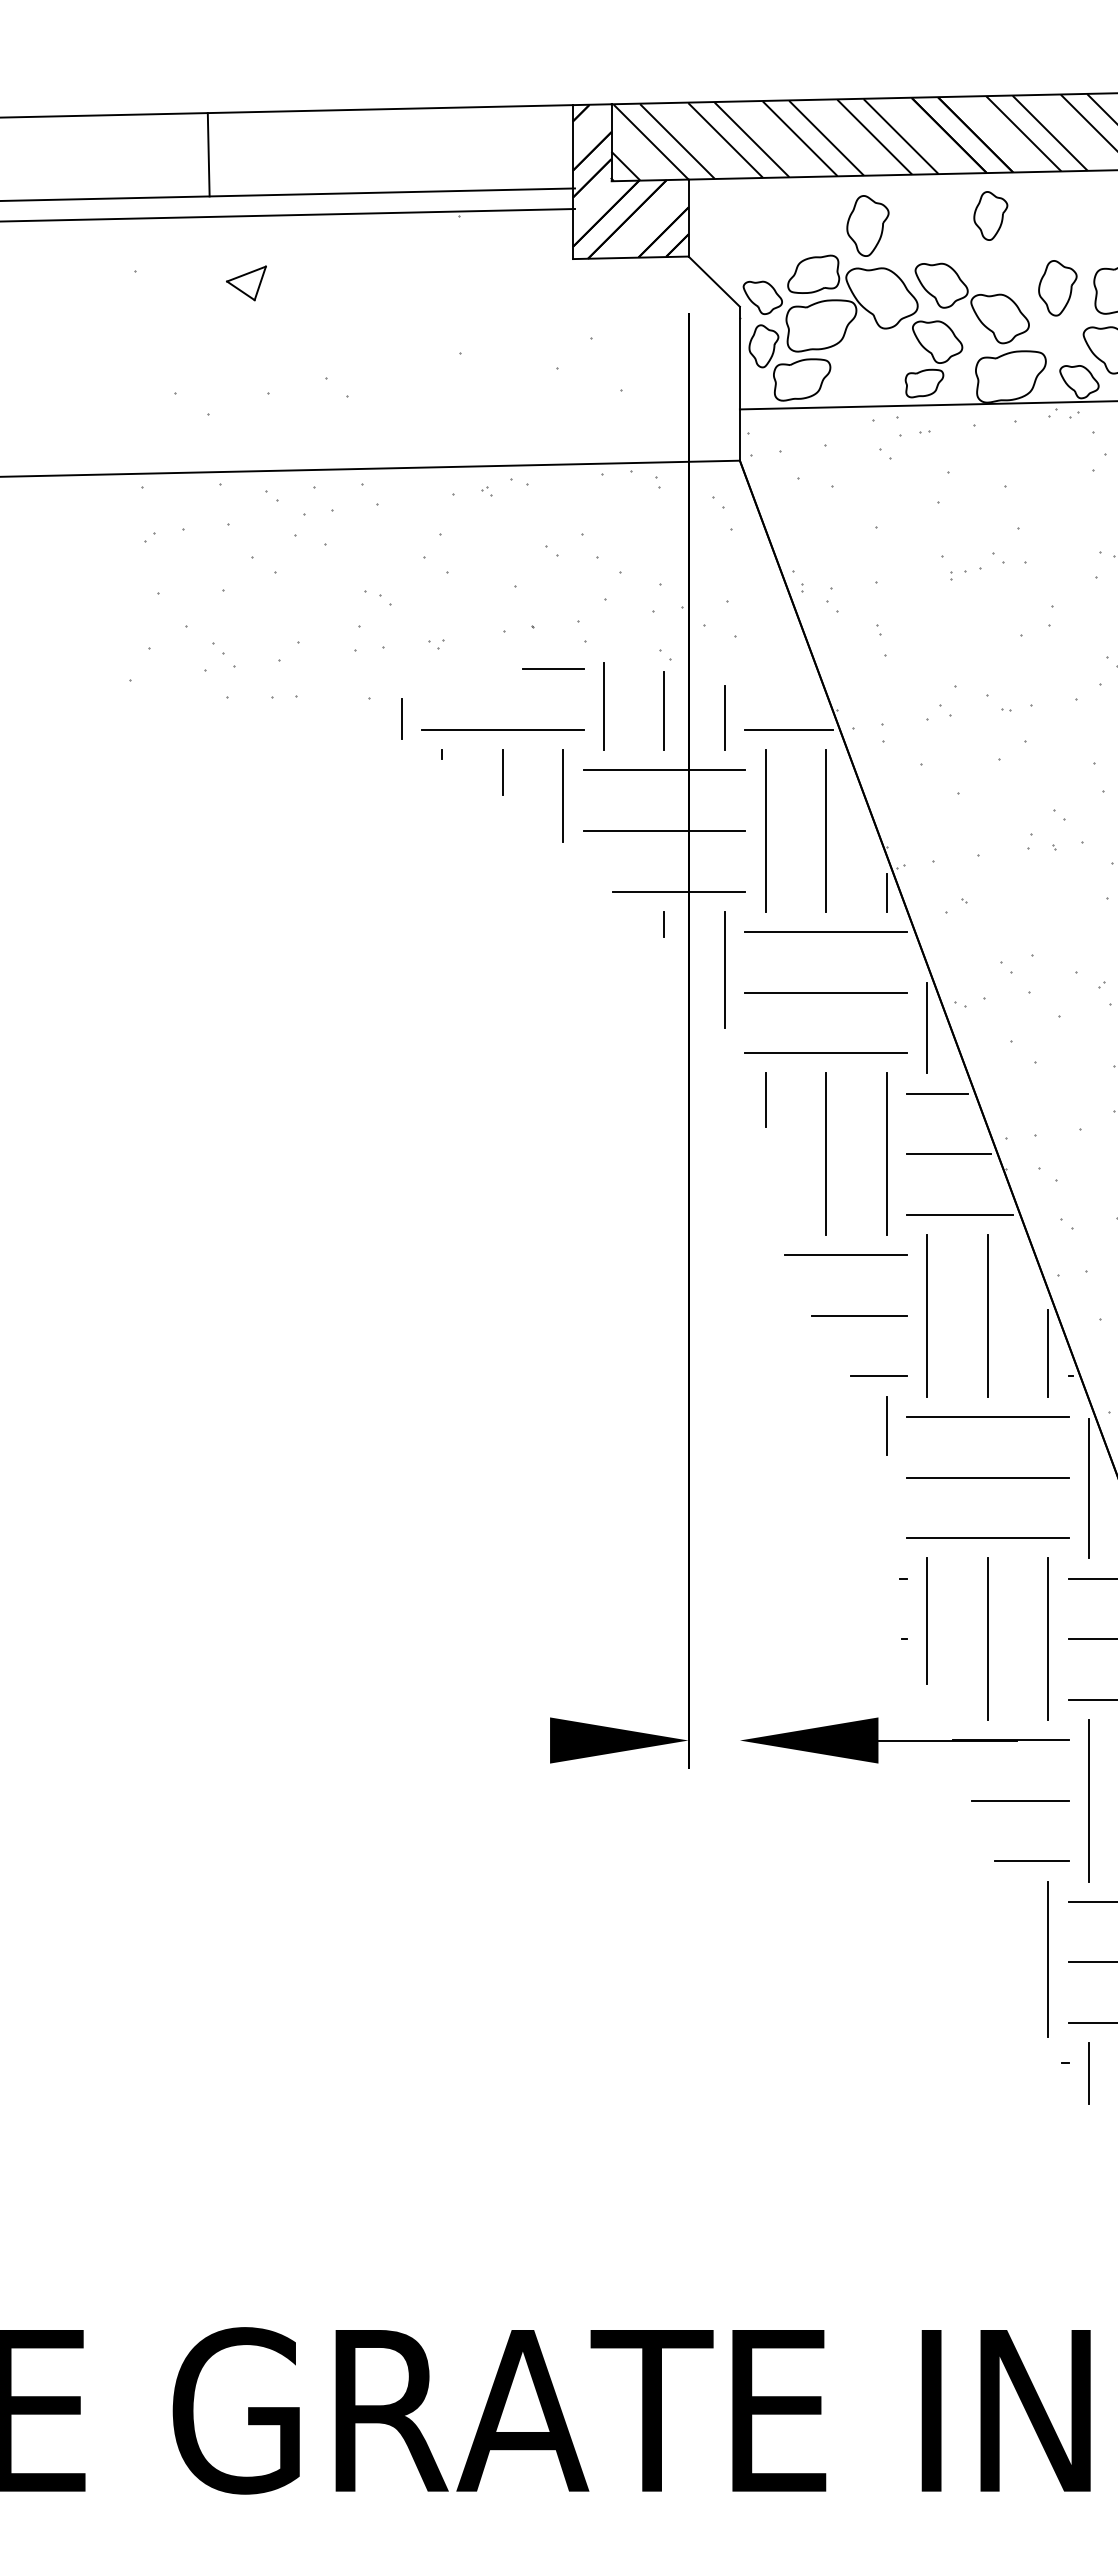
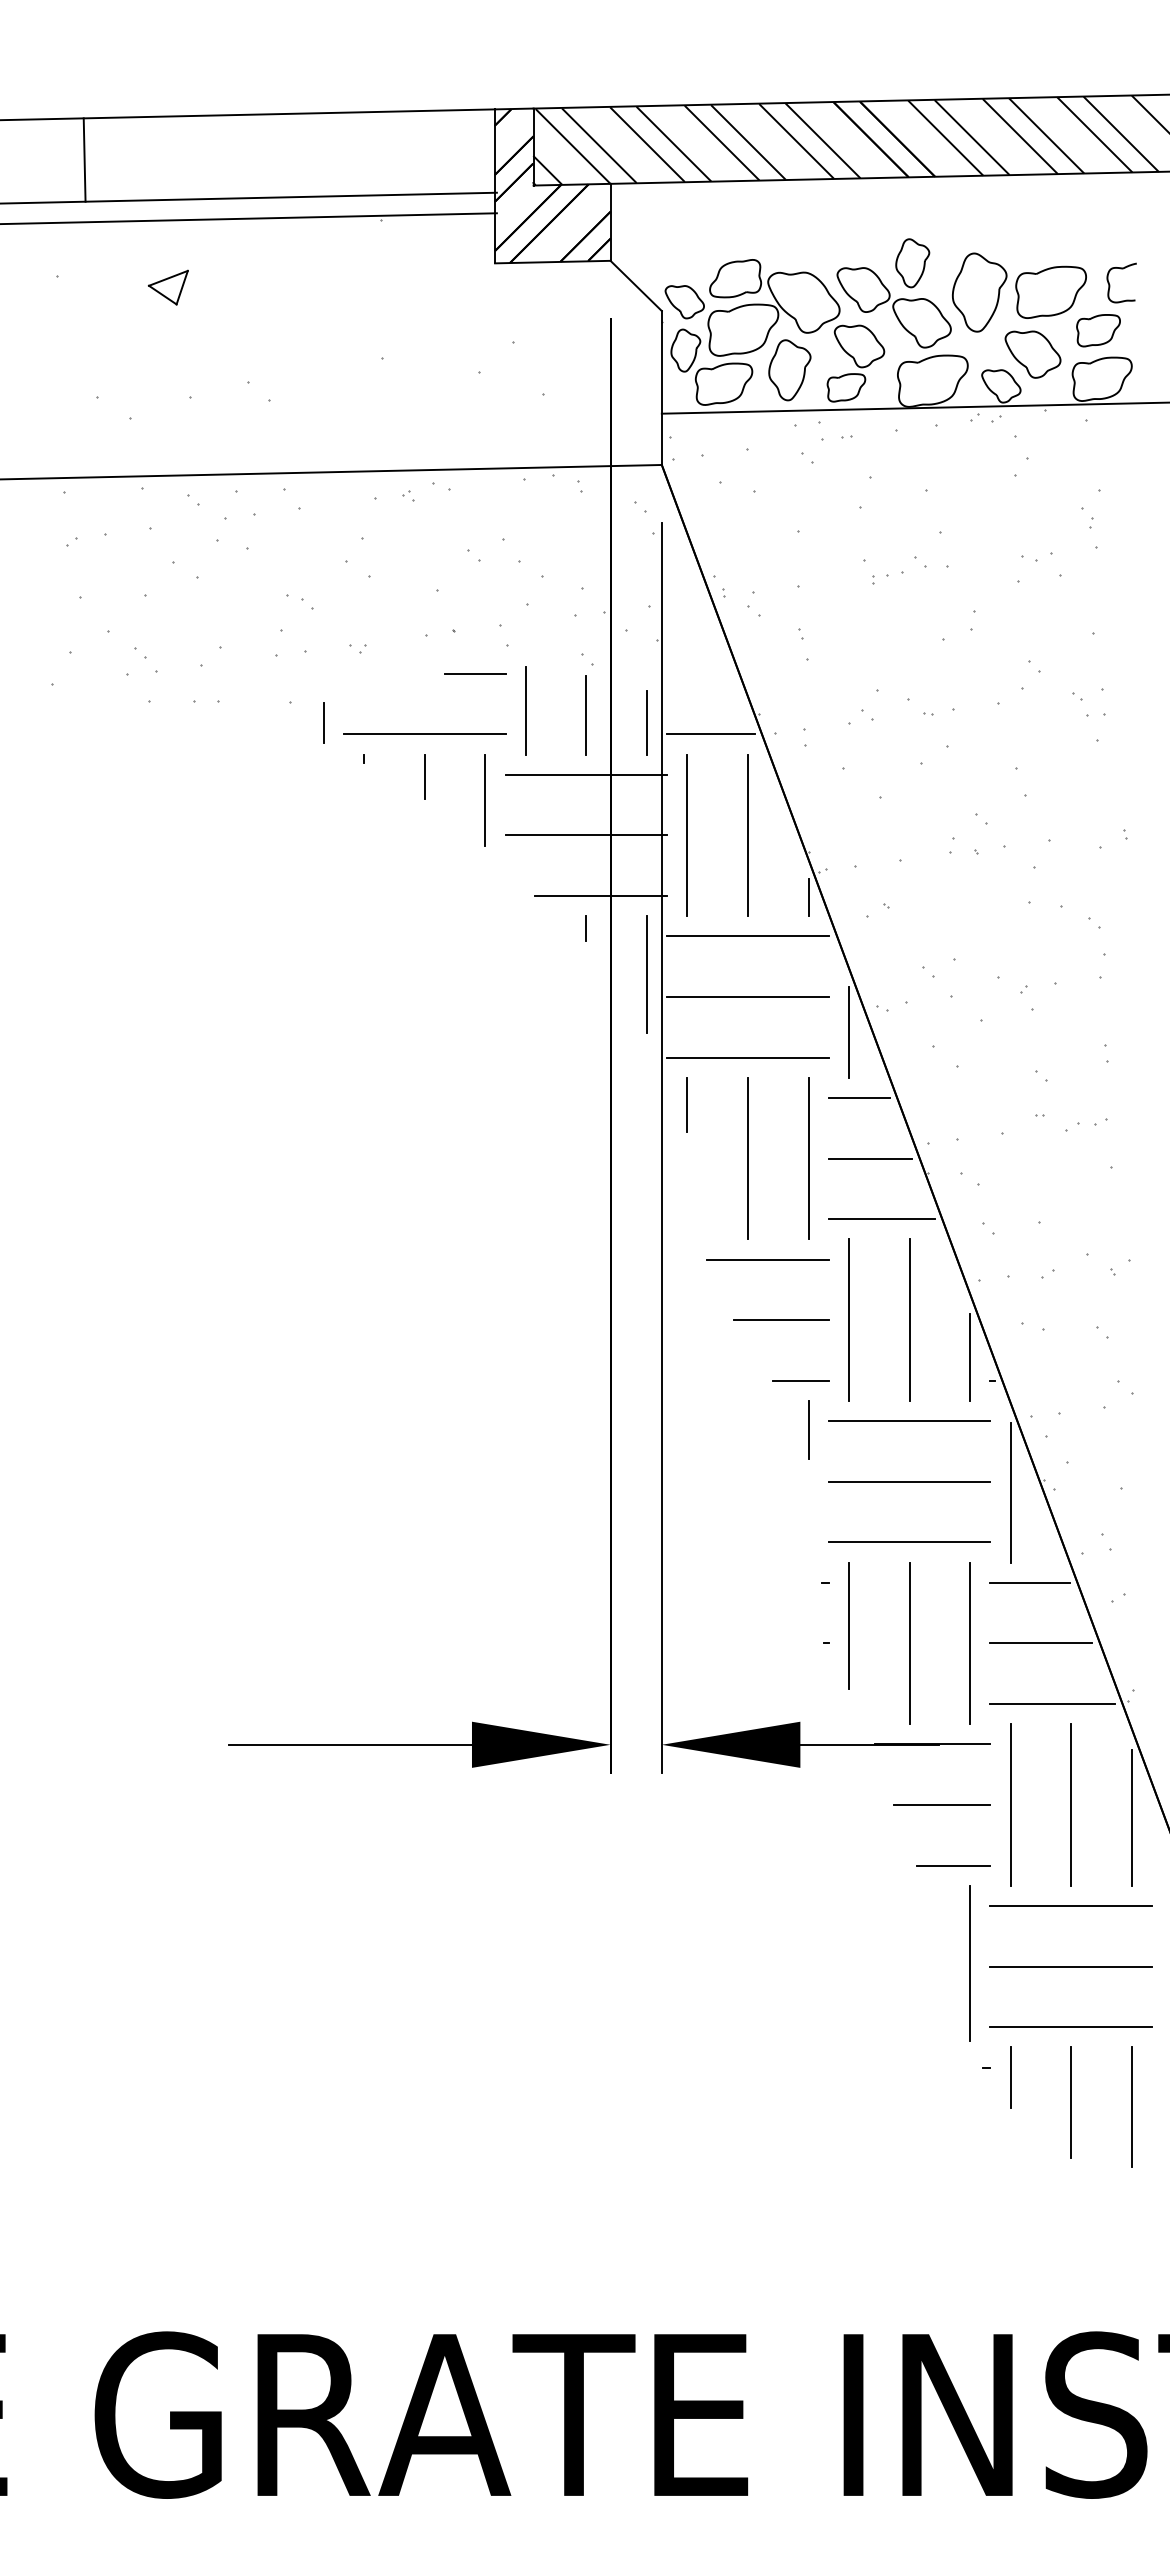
line: (208, 154) -> (84, 159), moved
part: (990, 216) -> (912, 263), moved
part: (867, 226) -> (789, 370), moved
part: (1057, 288) -> (979, 292), size x1.43
line: (739, 1143) -> (661, 1147), added
line: (427, 1740) -> (349, 1744), added

